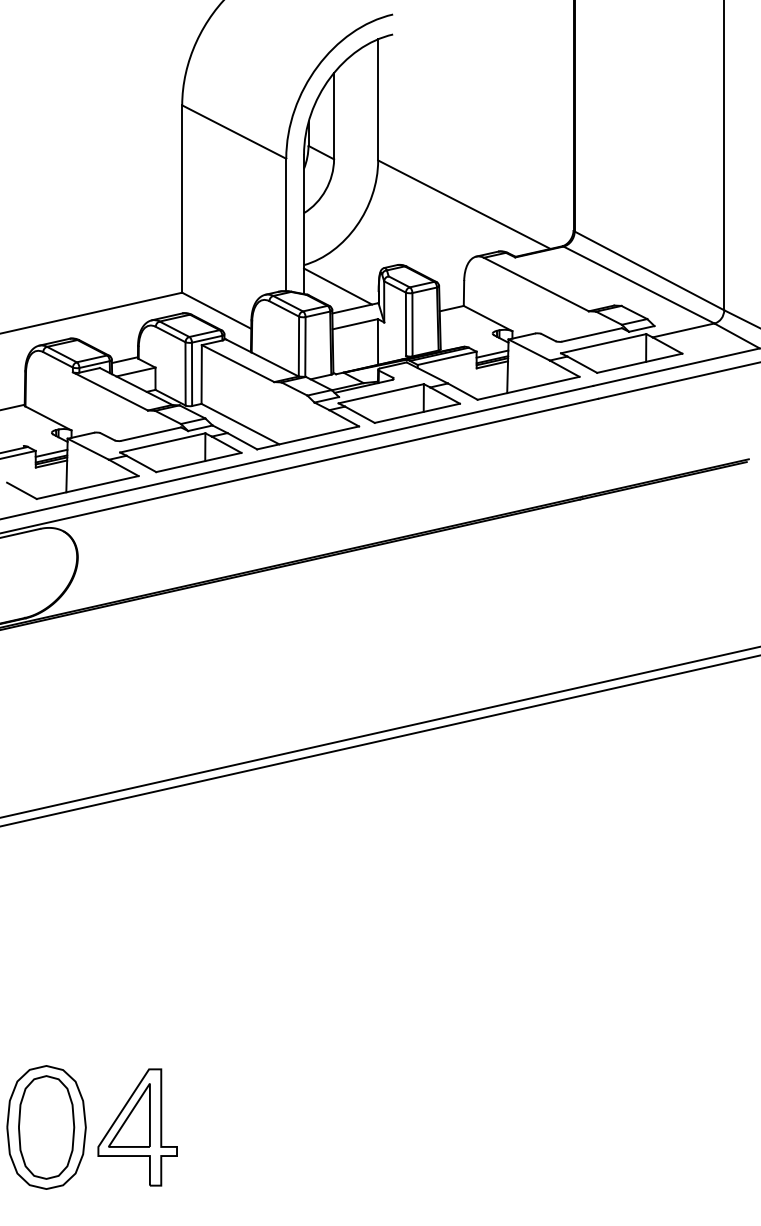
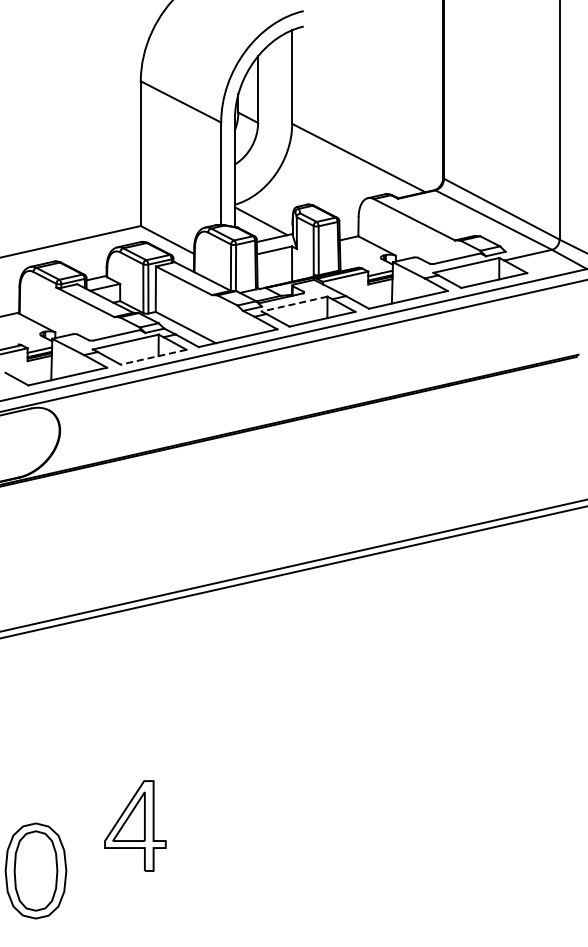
line: (381, 394) -> (294, 304), solid -> dashed
line: (198, 462) -> (153, 357), solid -> dashed
part: (137, 1126) -> (135, 825), moved

